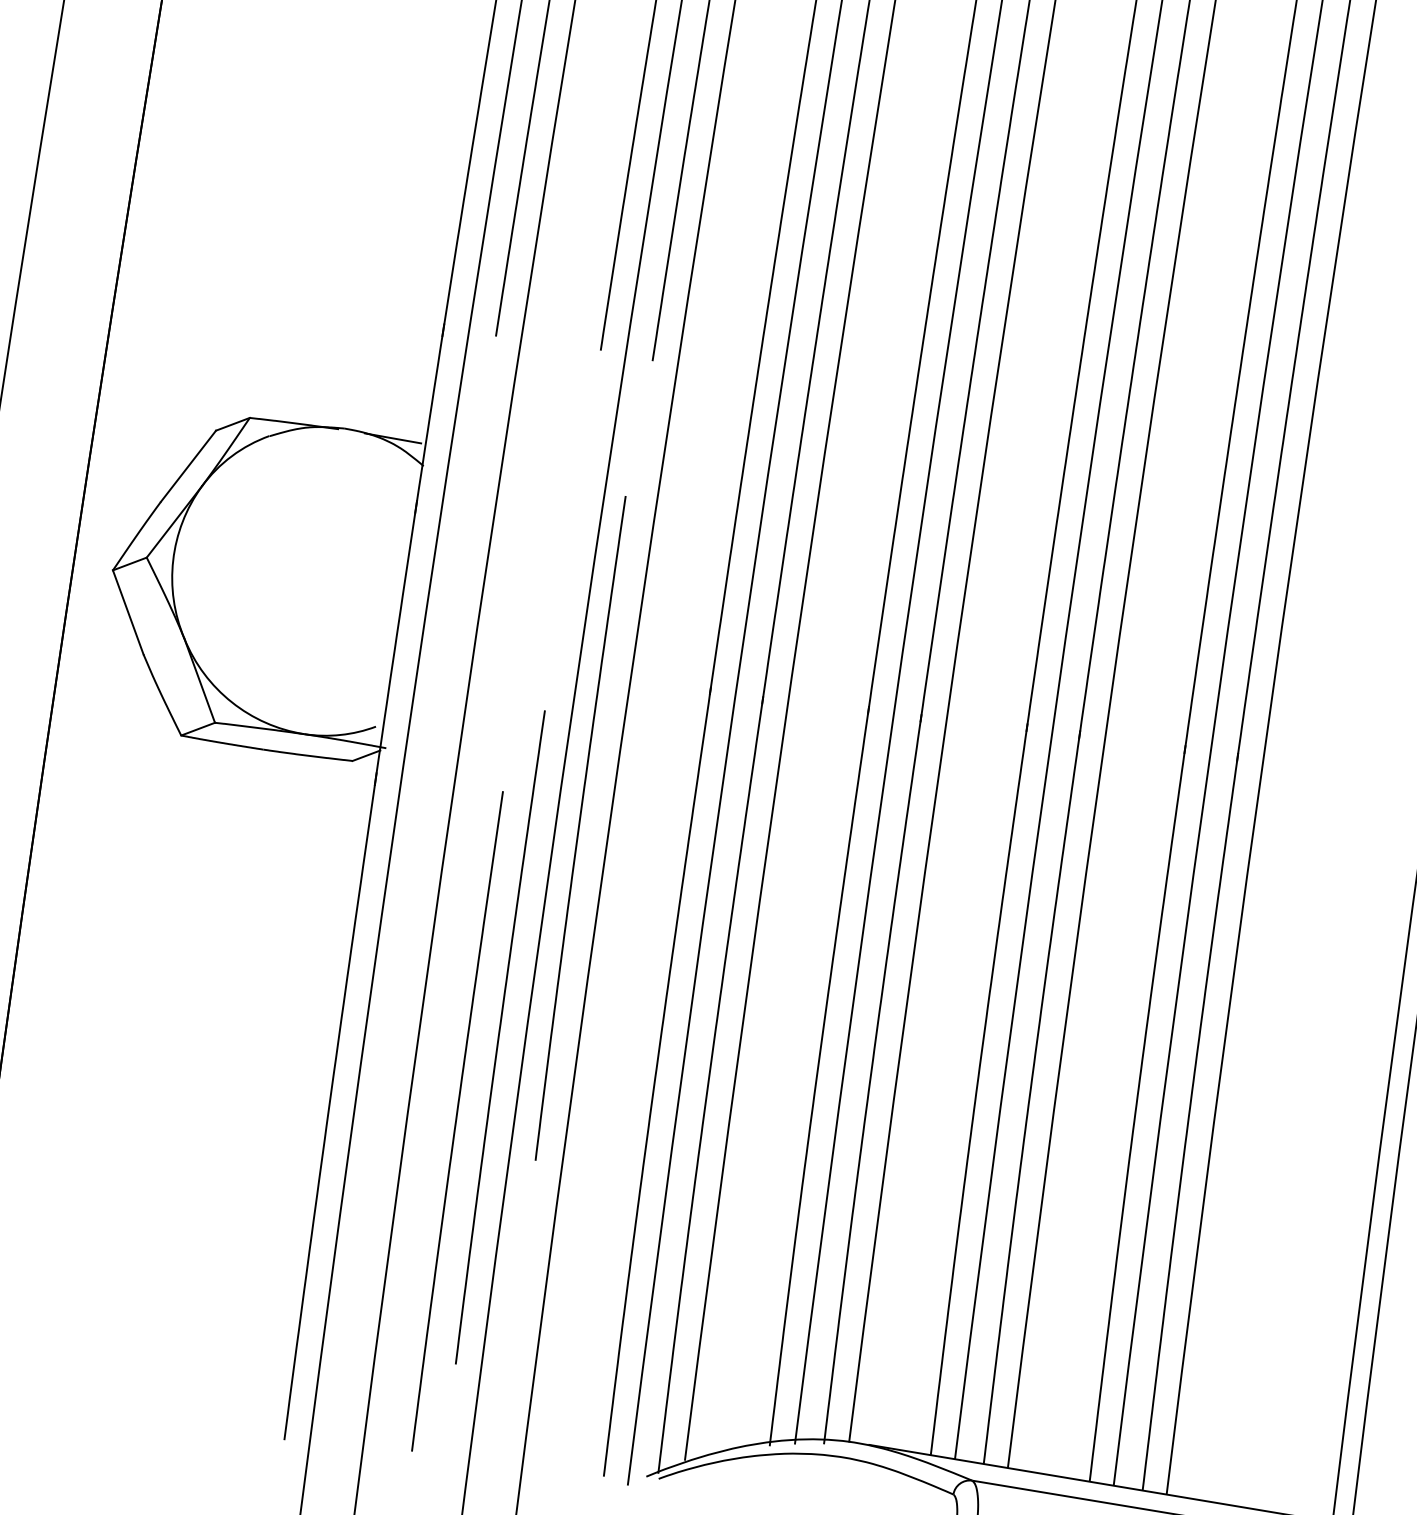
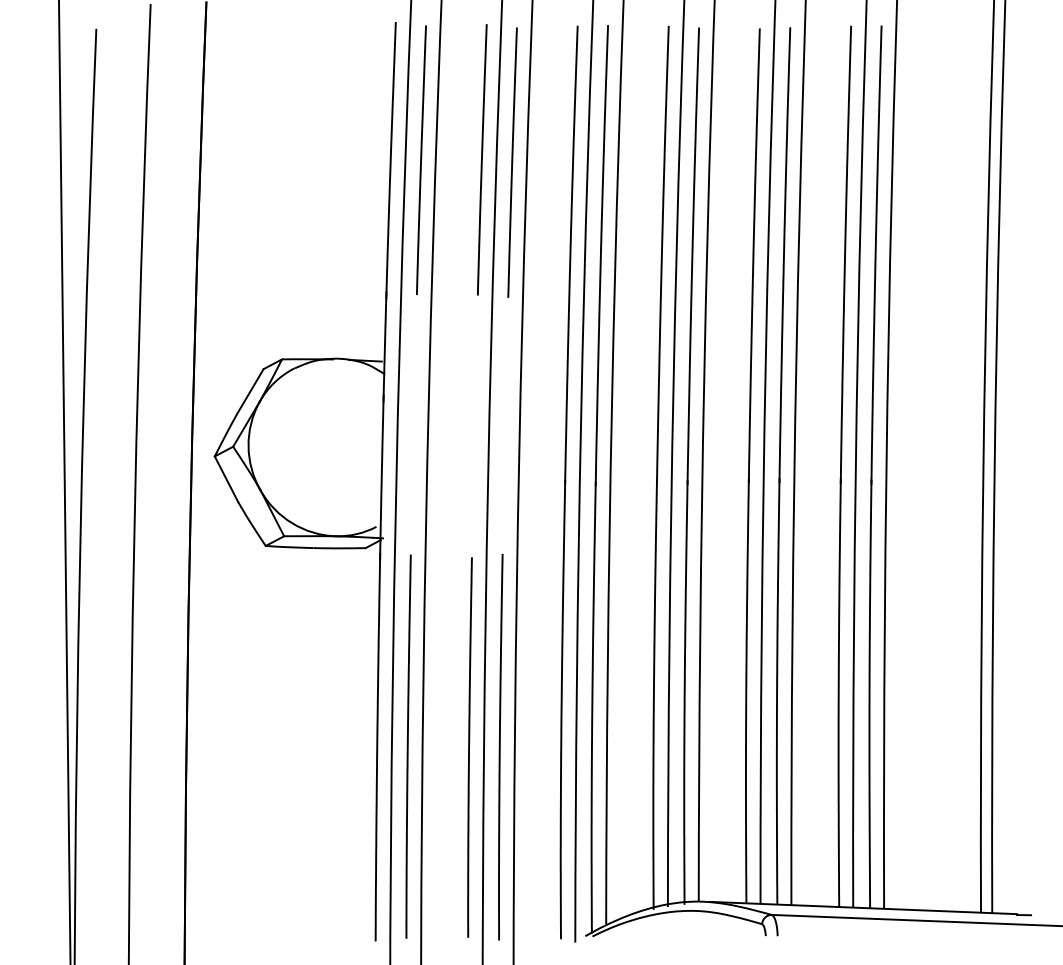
curve: (580, 827) -> (500, 746), moved
curve: (499, 1037) -> (469, 747), moved
line: (457, 1121) -> (408, 746), moved

